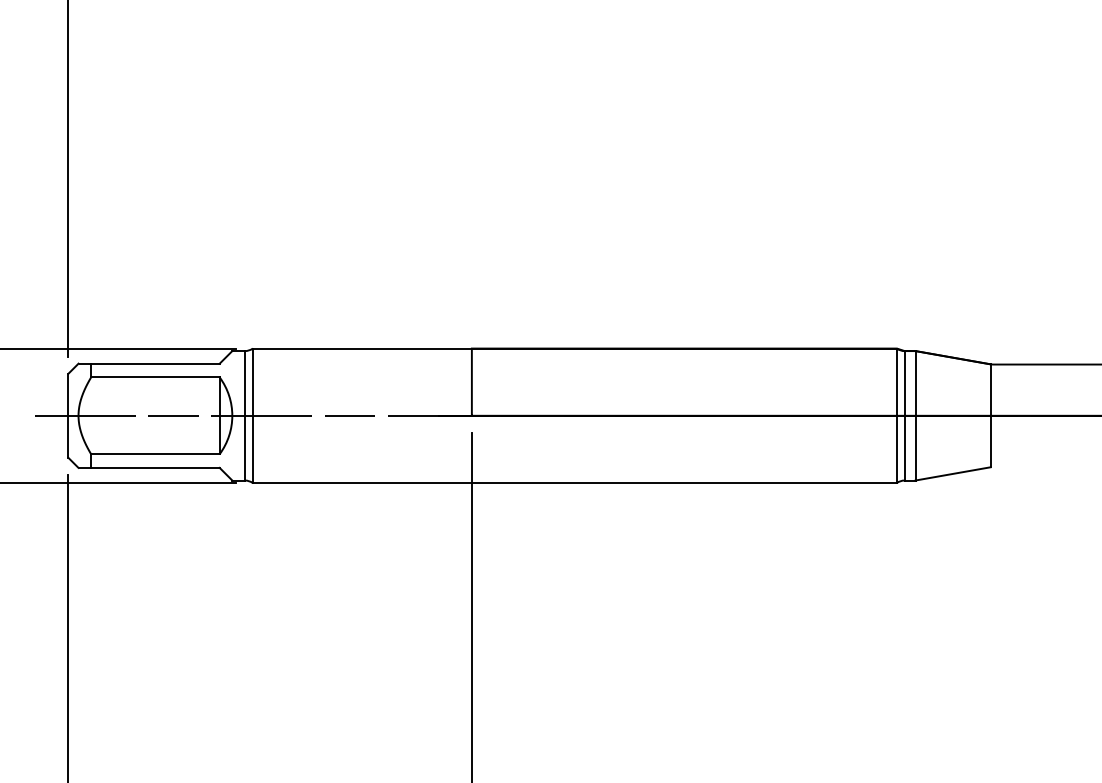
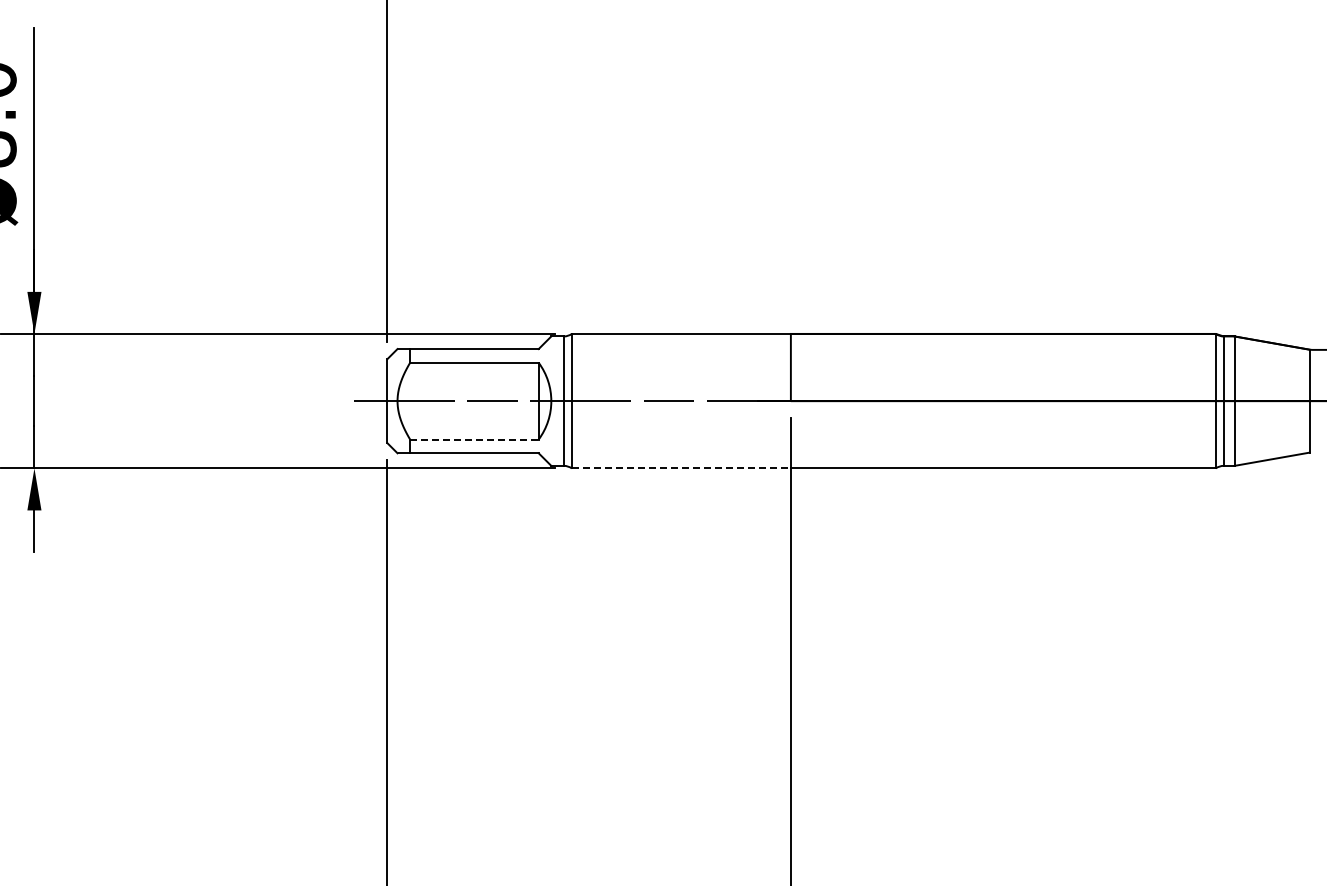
line: (155, 454) -> (474, 439), solid -> dashed
line: (362, 483) -> (681, 468), solid -> dashed

